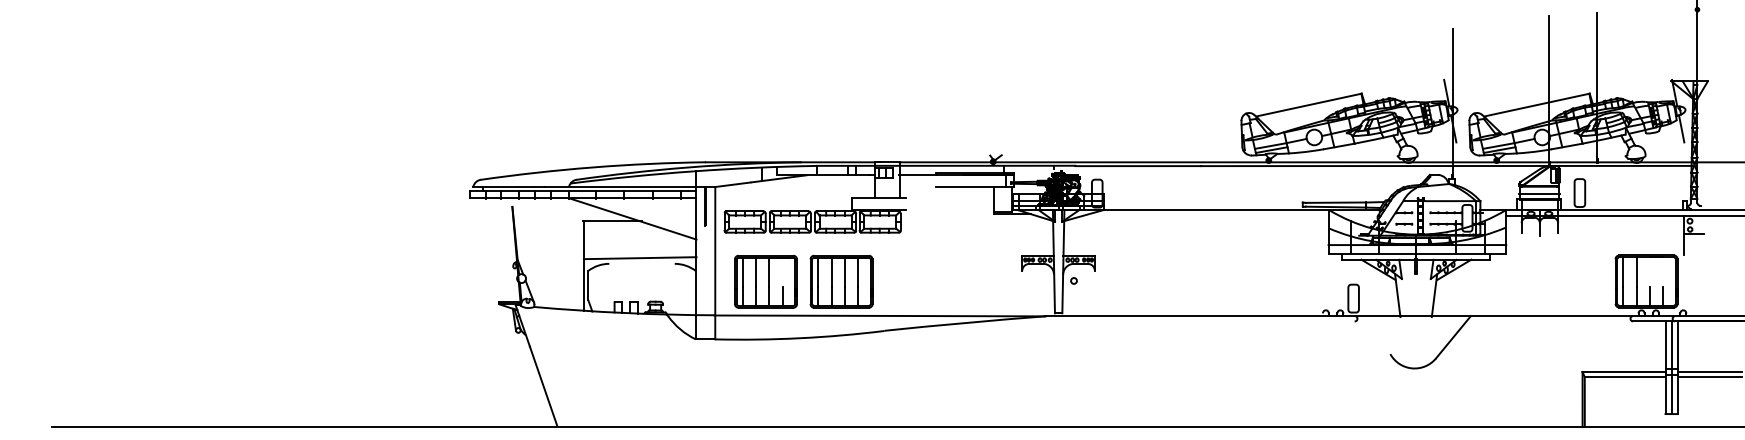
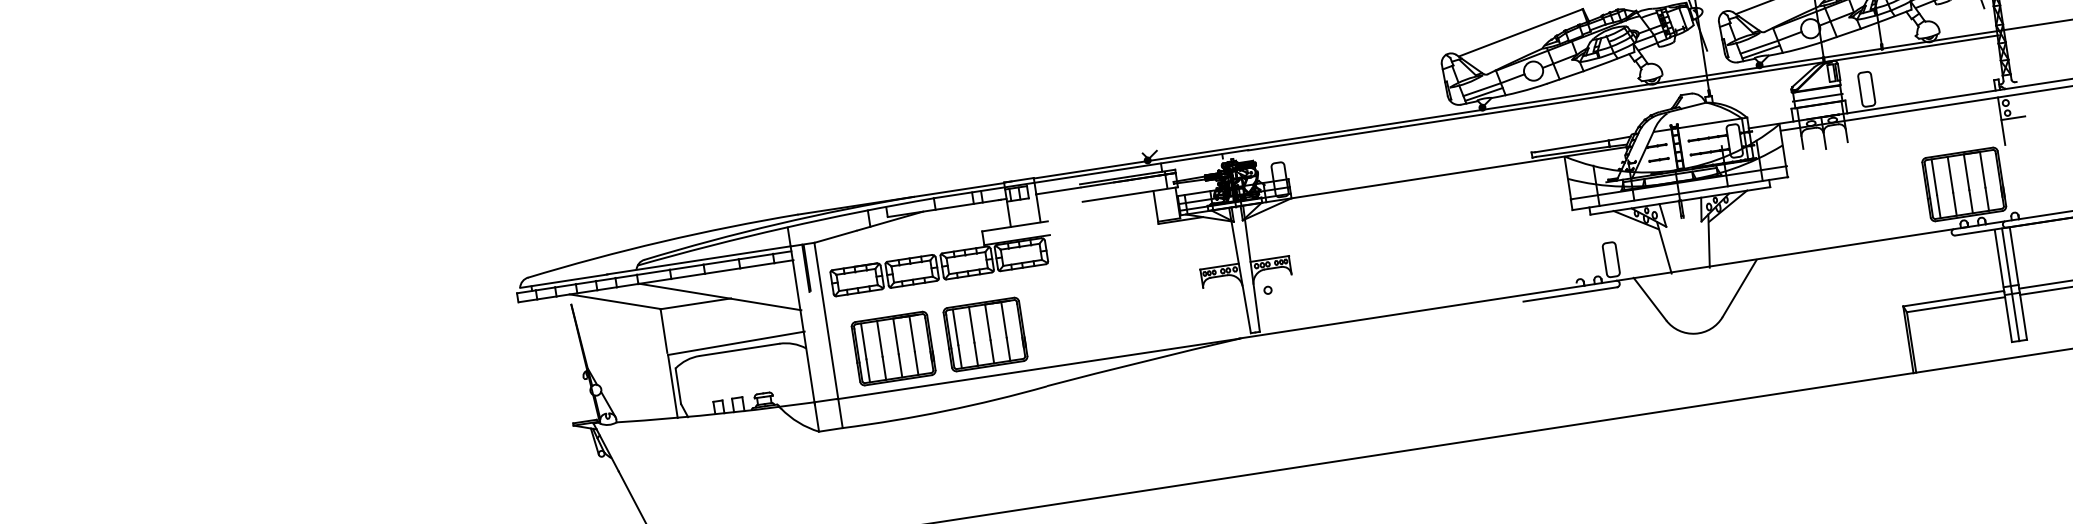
line: (547, 209) -> (614, 301), added
line: (641, 263) -> (738, 349), added
line: (1649, 271) -> (1965, 171), added
line: (1663, 271) -> (1982, 169), added
line: (782, 272) -> (912, 334), added
line: (1316, 321) -> (1570, 294), added
line: (1379, 334) -> (1649, 298), added

